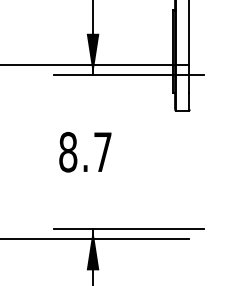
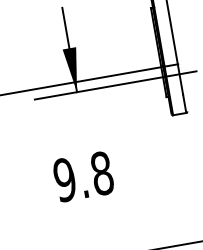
text: (85, 152) -> (83, 177), 8.7 -> 9.8

